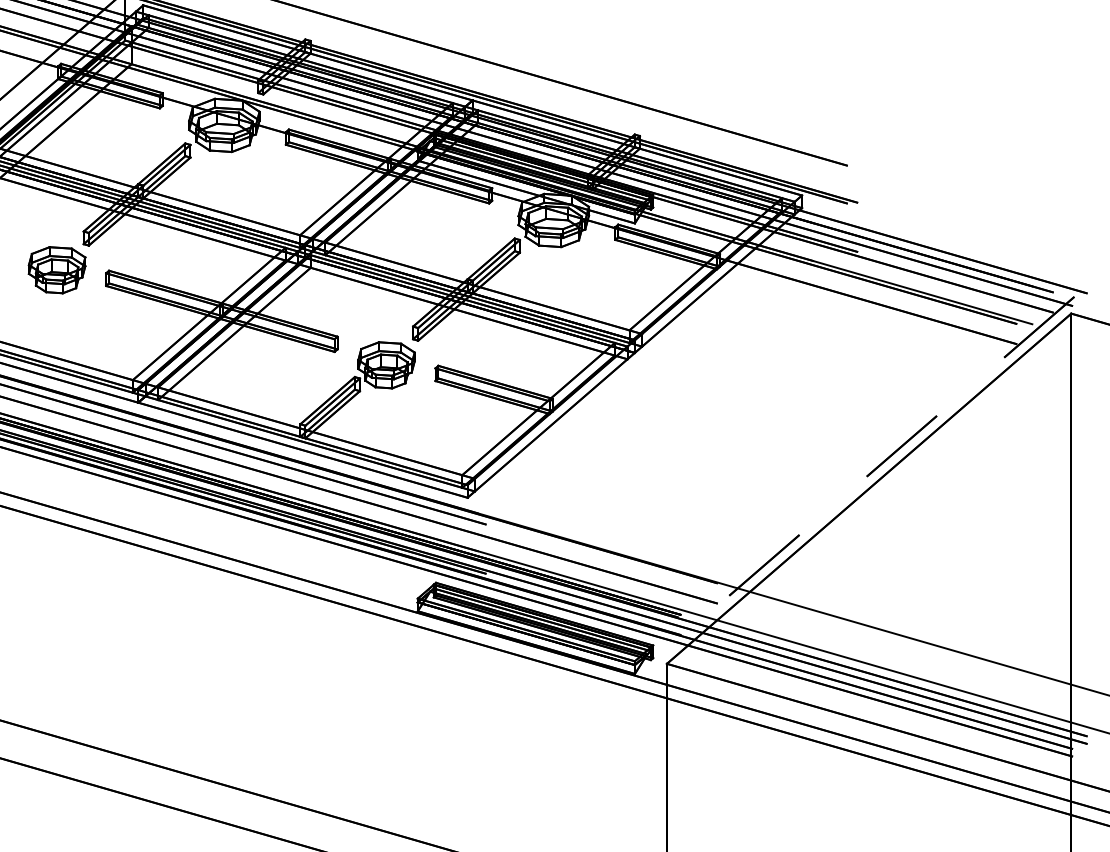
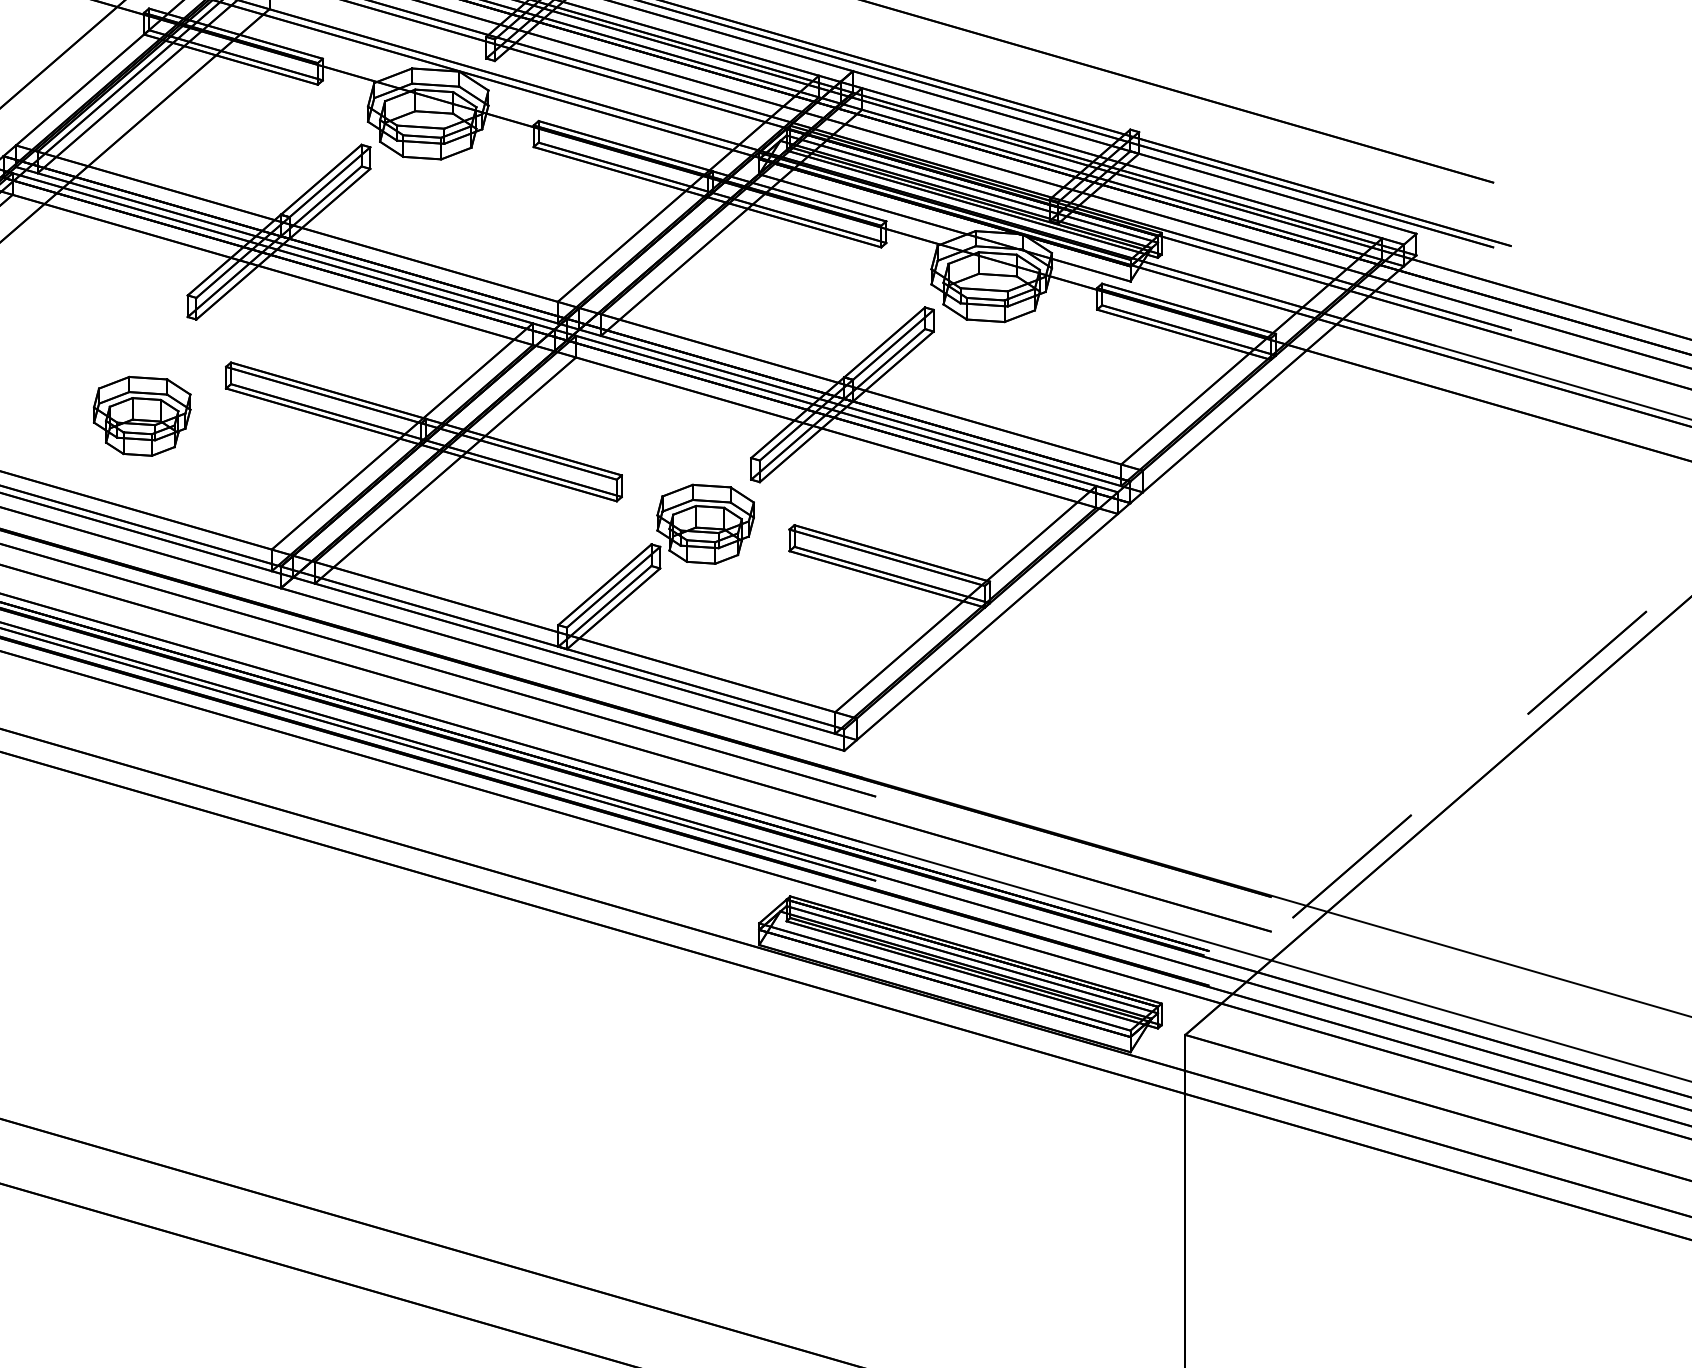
part: (56, 270) -> (141, 416), moved

